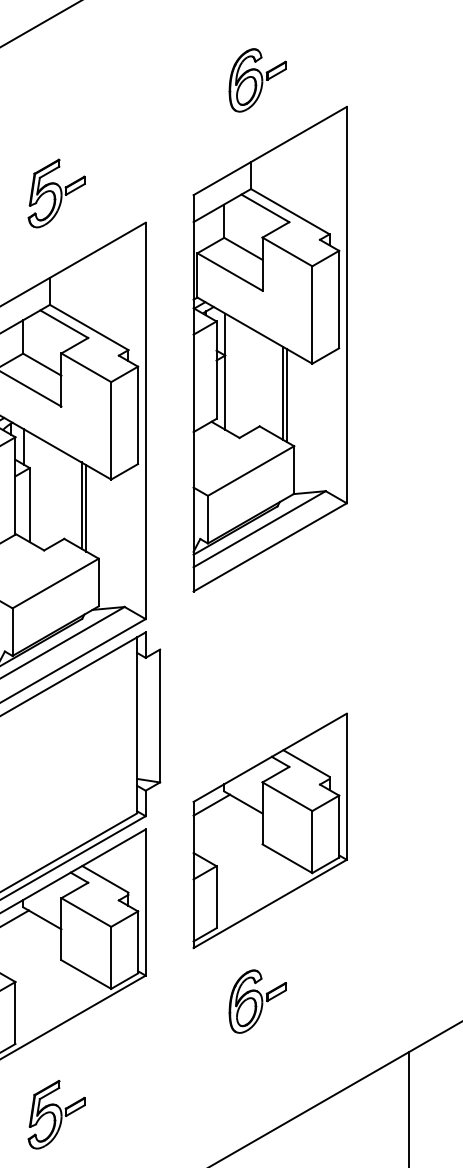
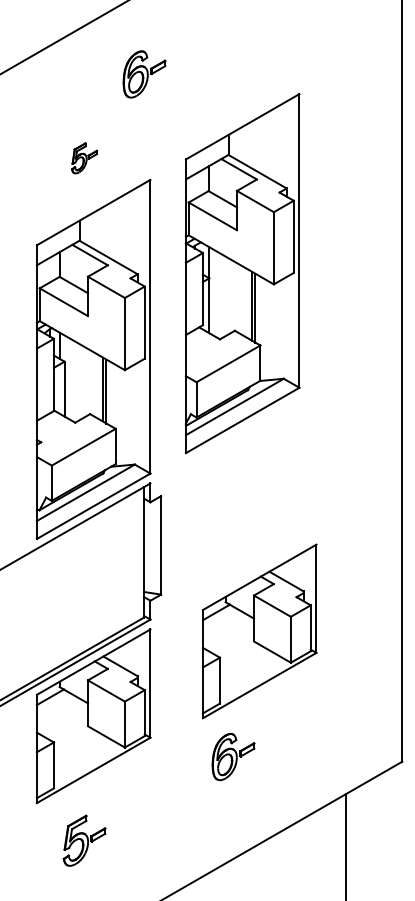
part: (257, 80) -> (144, 74), moved
part: (56, 193) -> (84, 158), size x0.6
part: (269, 830) -> (259, 631), moved

